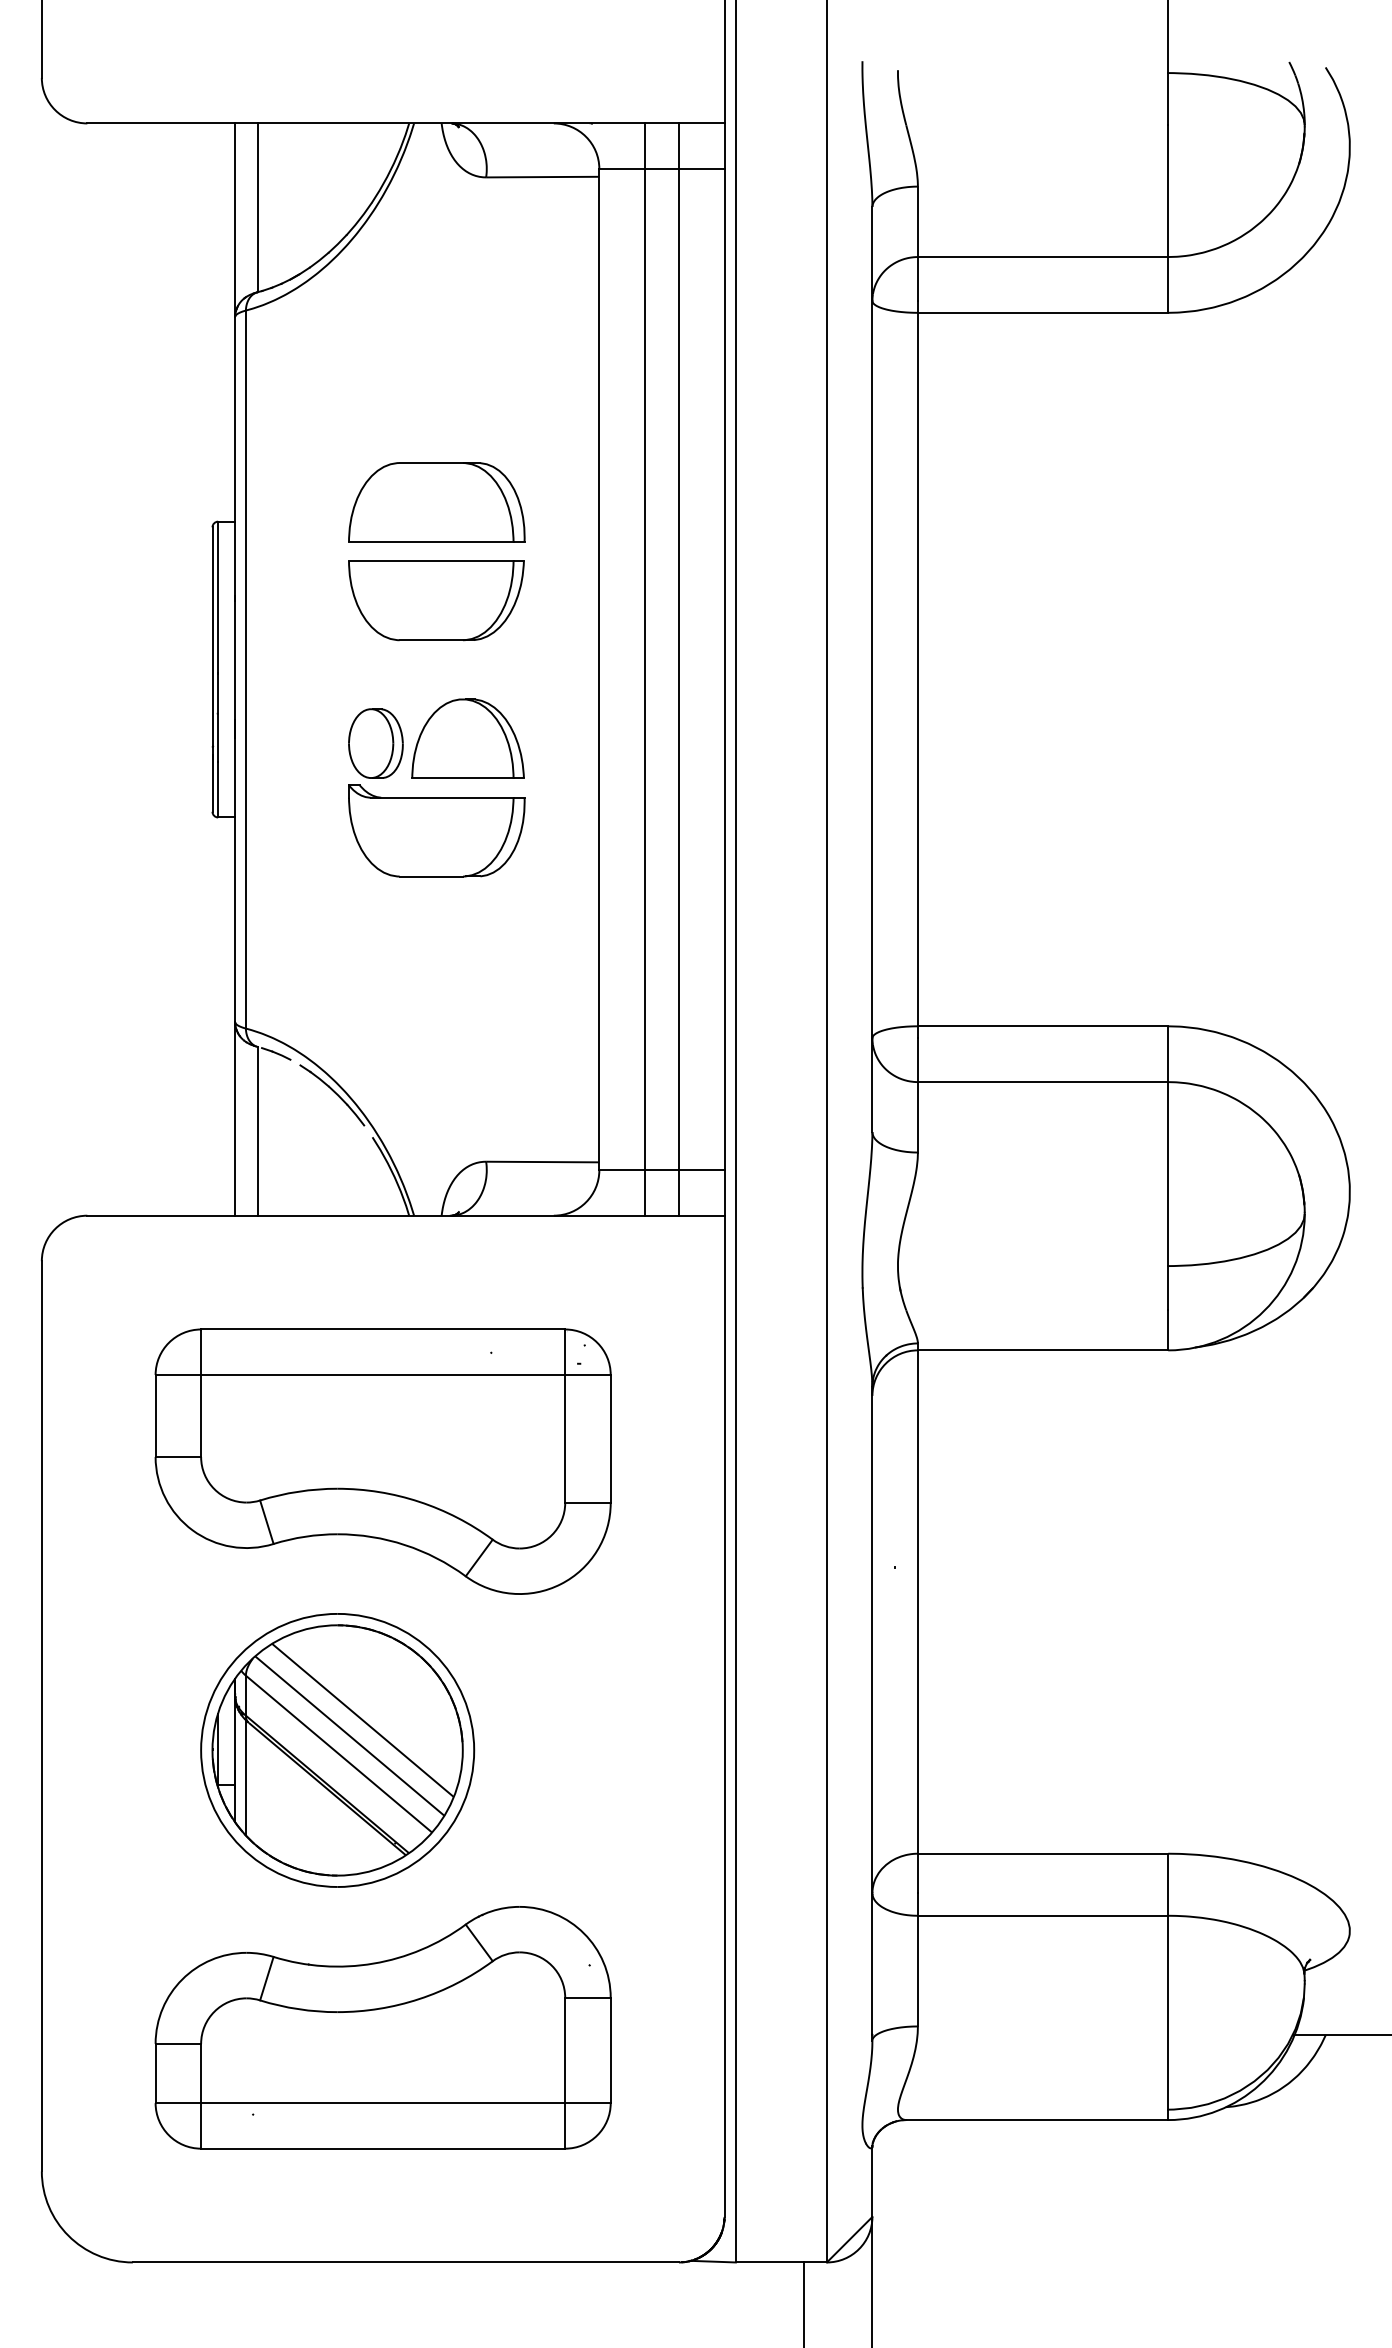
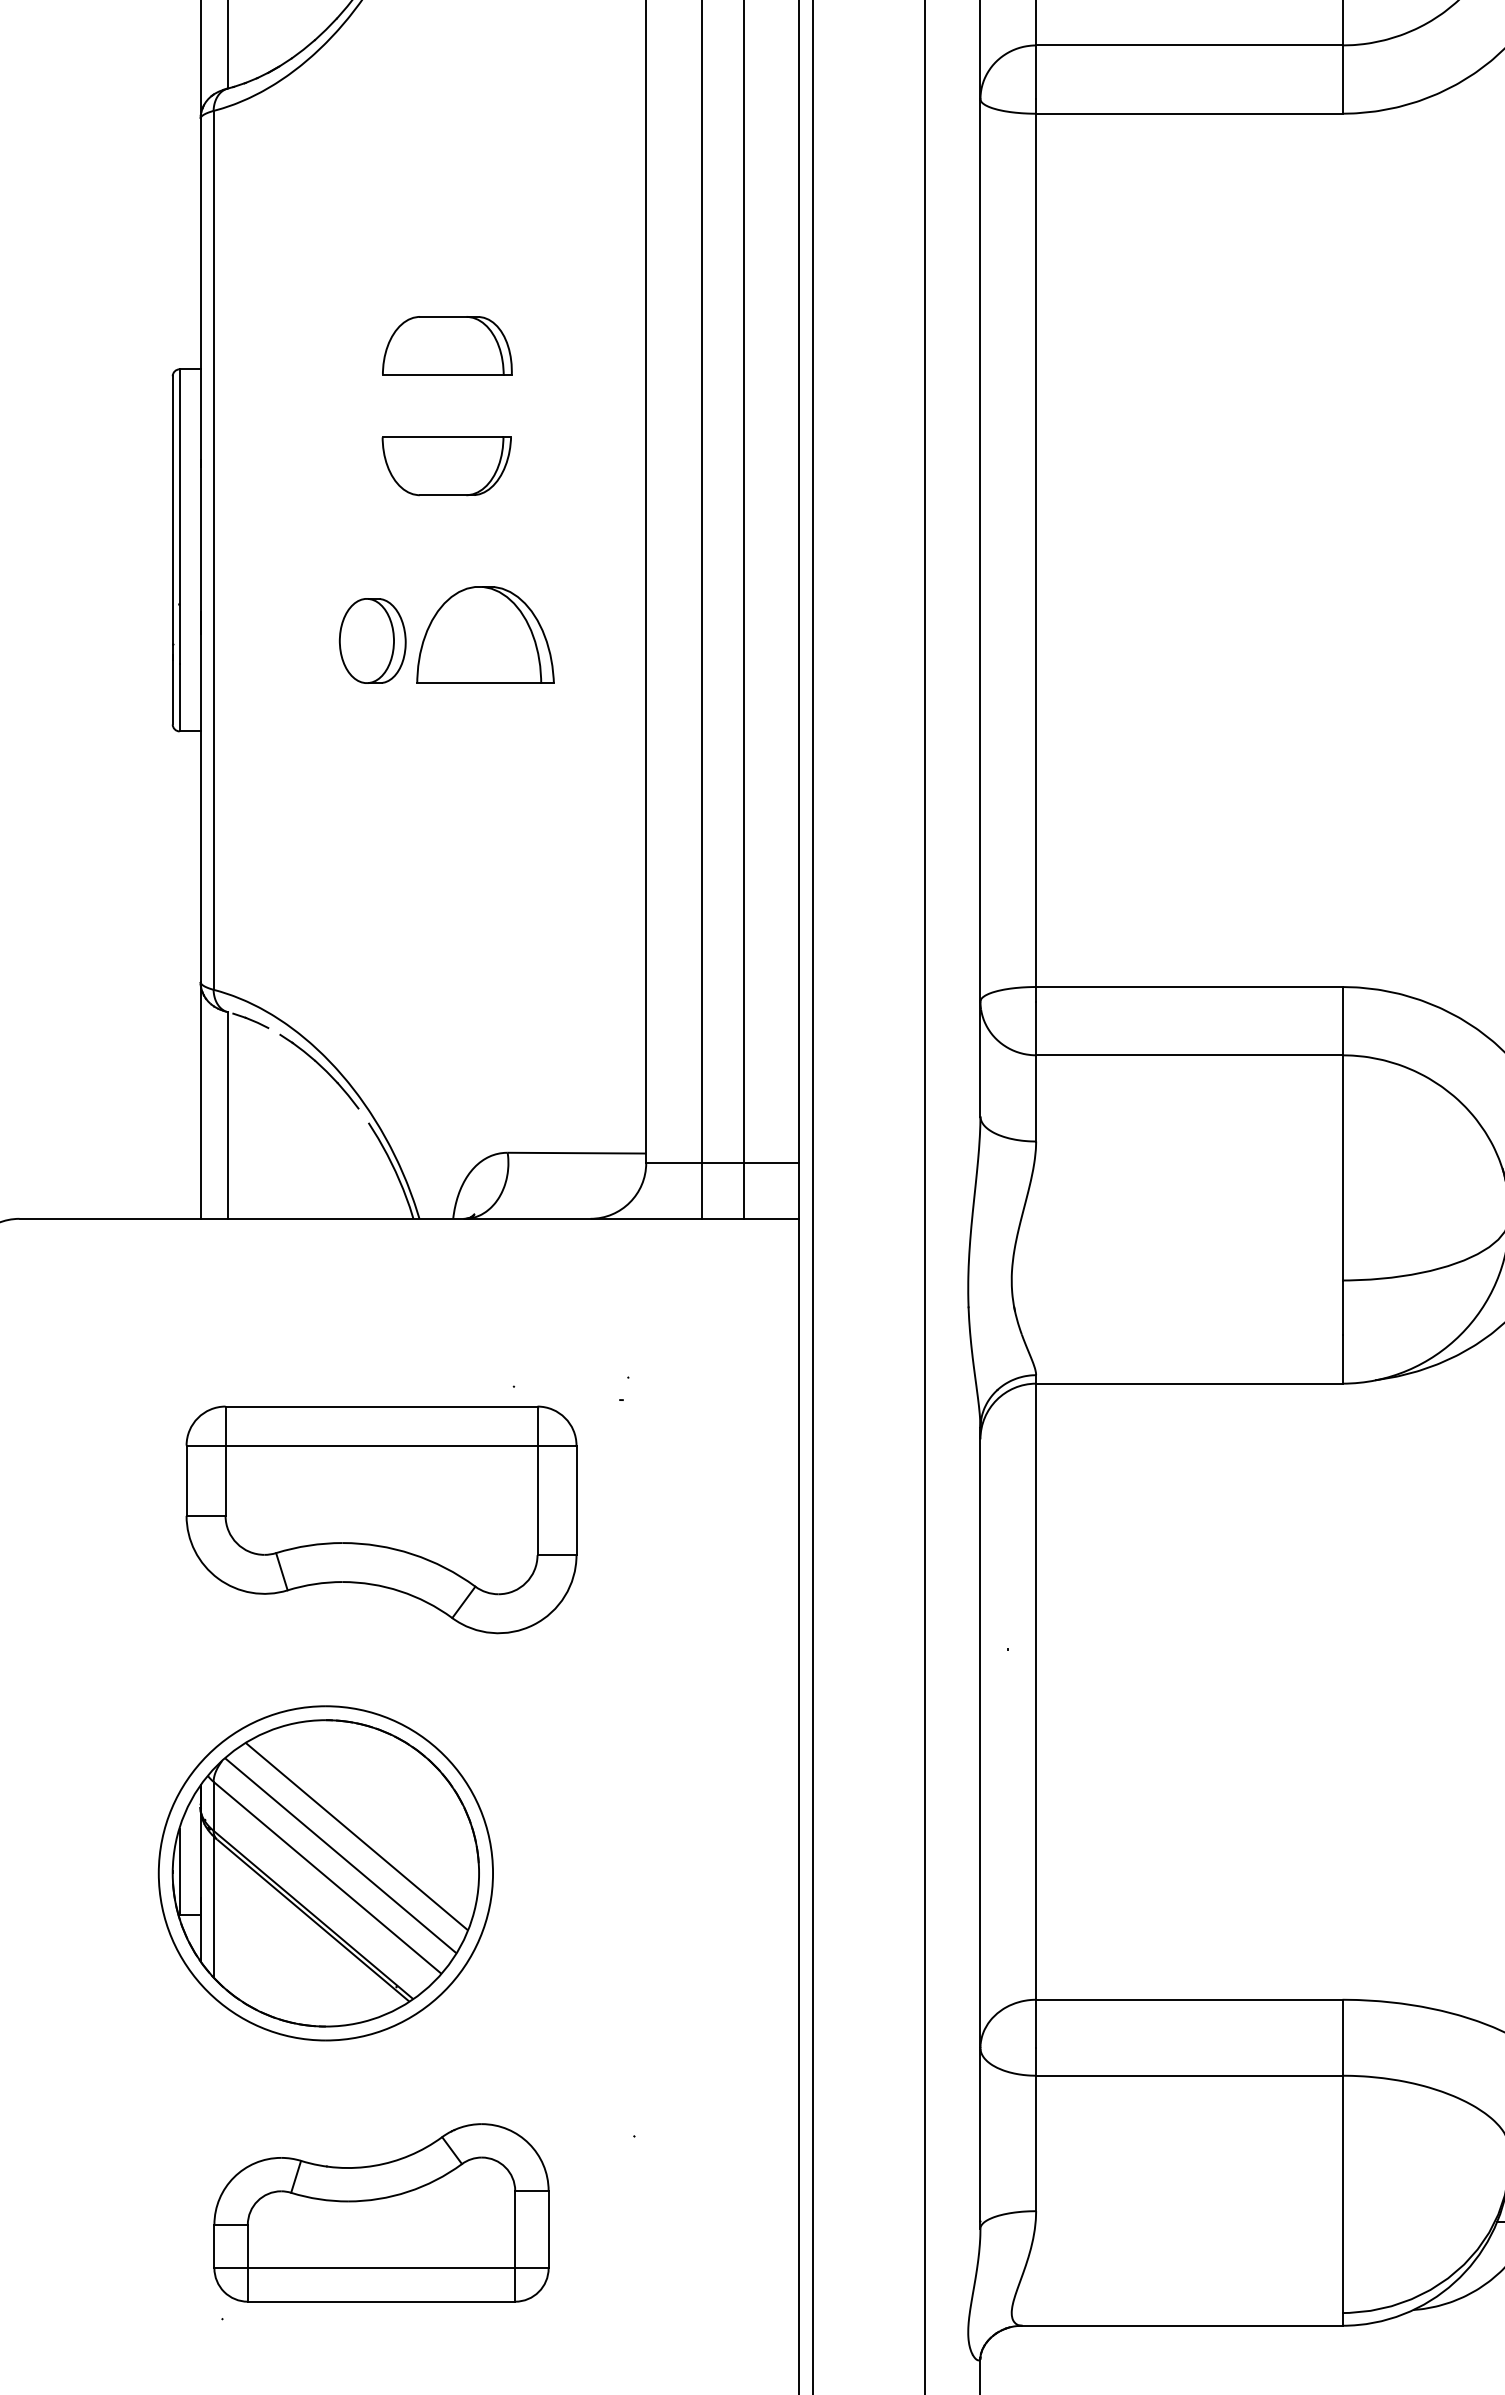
part: (436, 502) -> (446, 345), size x0.6
part: (436, 600) -> (446, 465), size x0.6
part: (436, 830) -> (446, 747), removed
part: (382, 1461) -> (380, 1519), size x0.7
part: (382, 2027) -> (380, 2212), size x0.6

